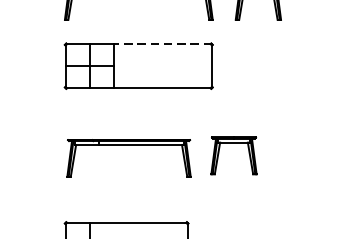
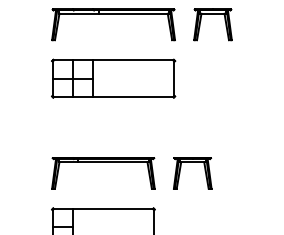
line: (162, 44) -> (133, 60), dashed -> solid
part: (233, 142) -> (192, 162), moved
part: (129, 145) -> (103, 162), moved

